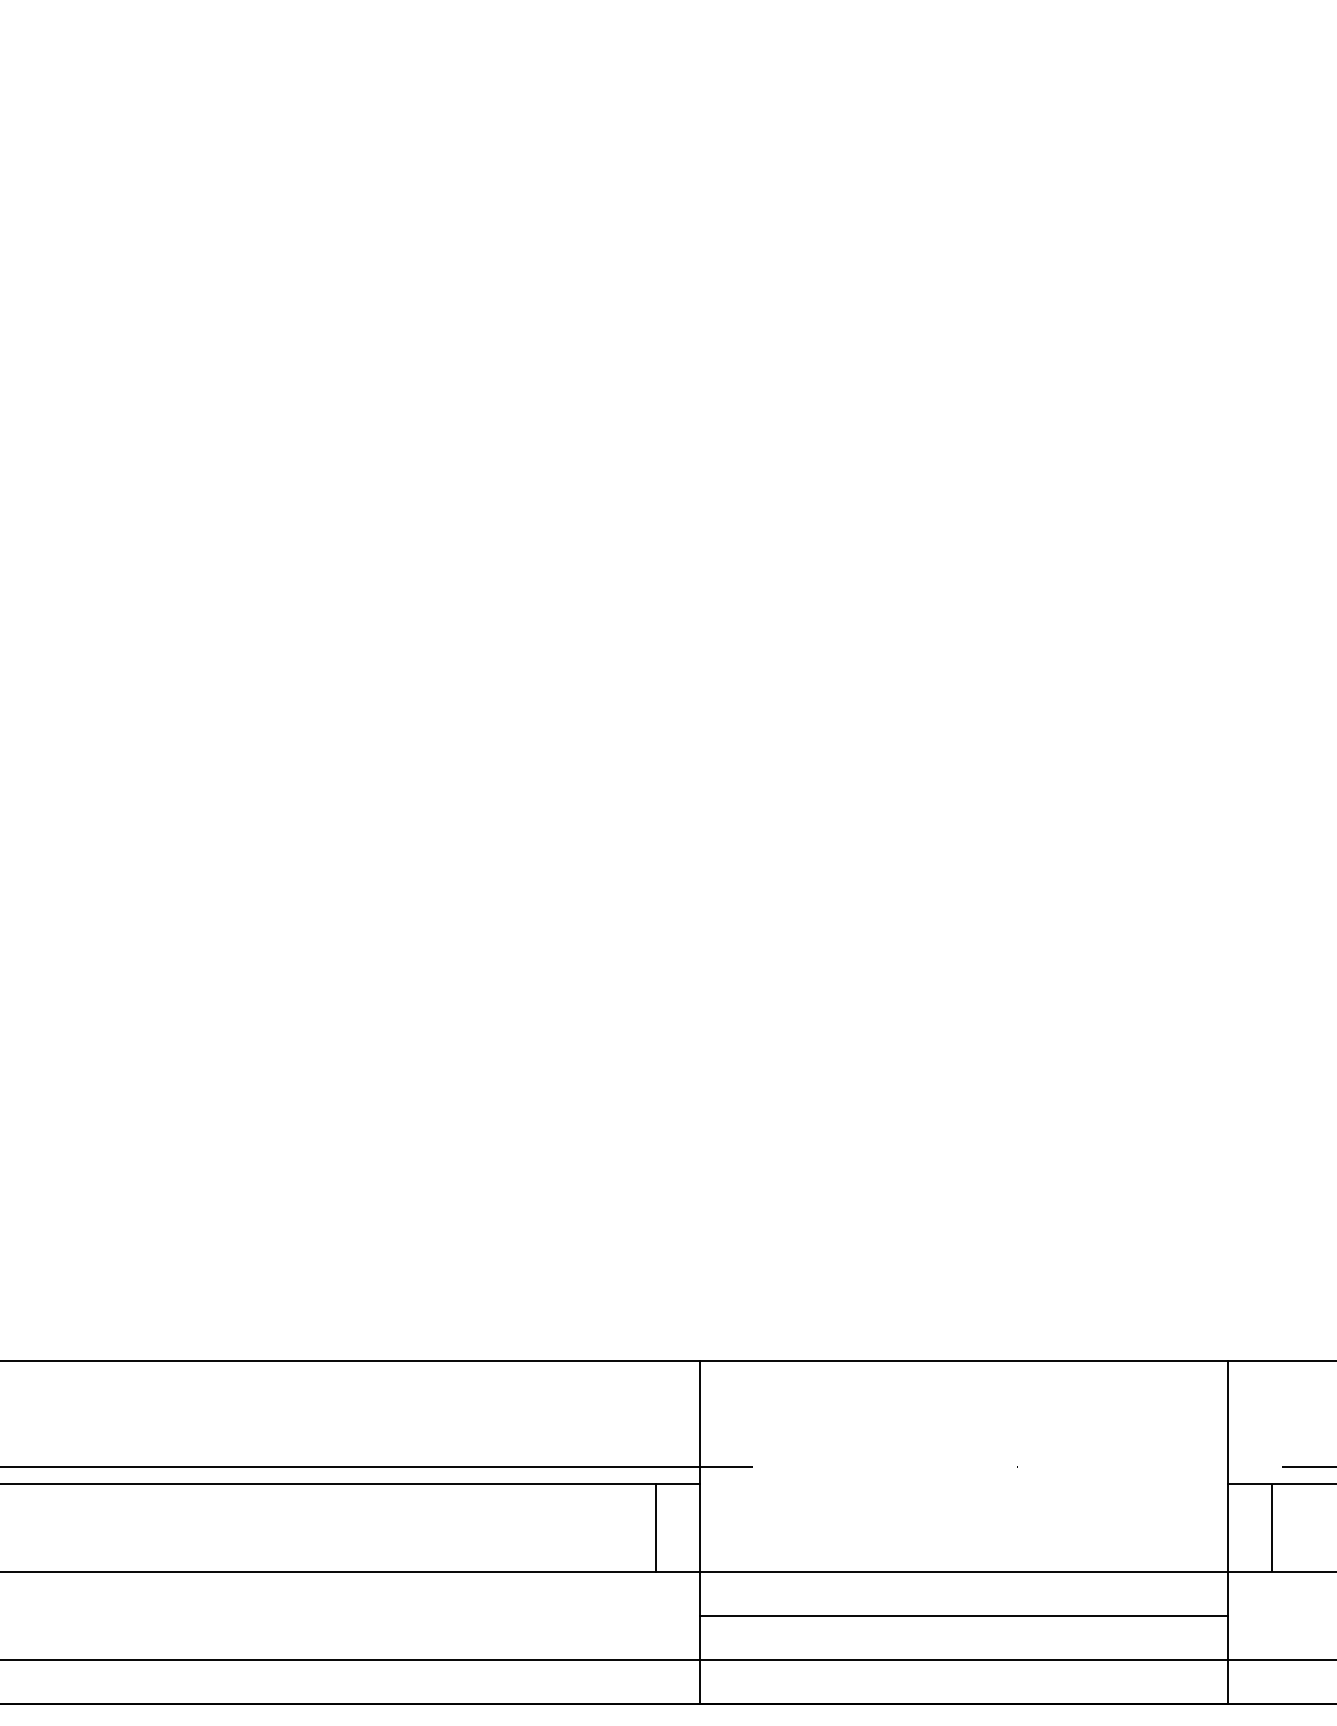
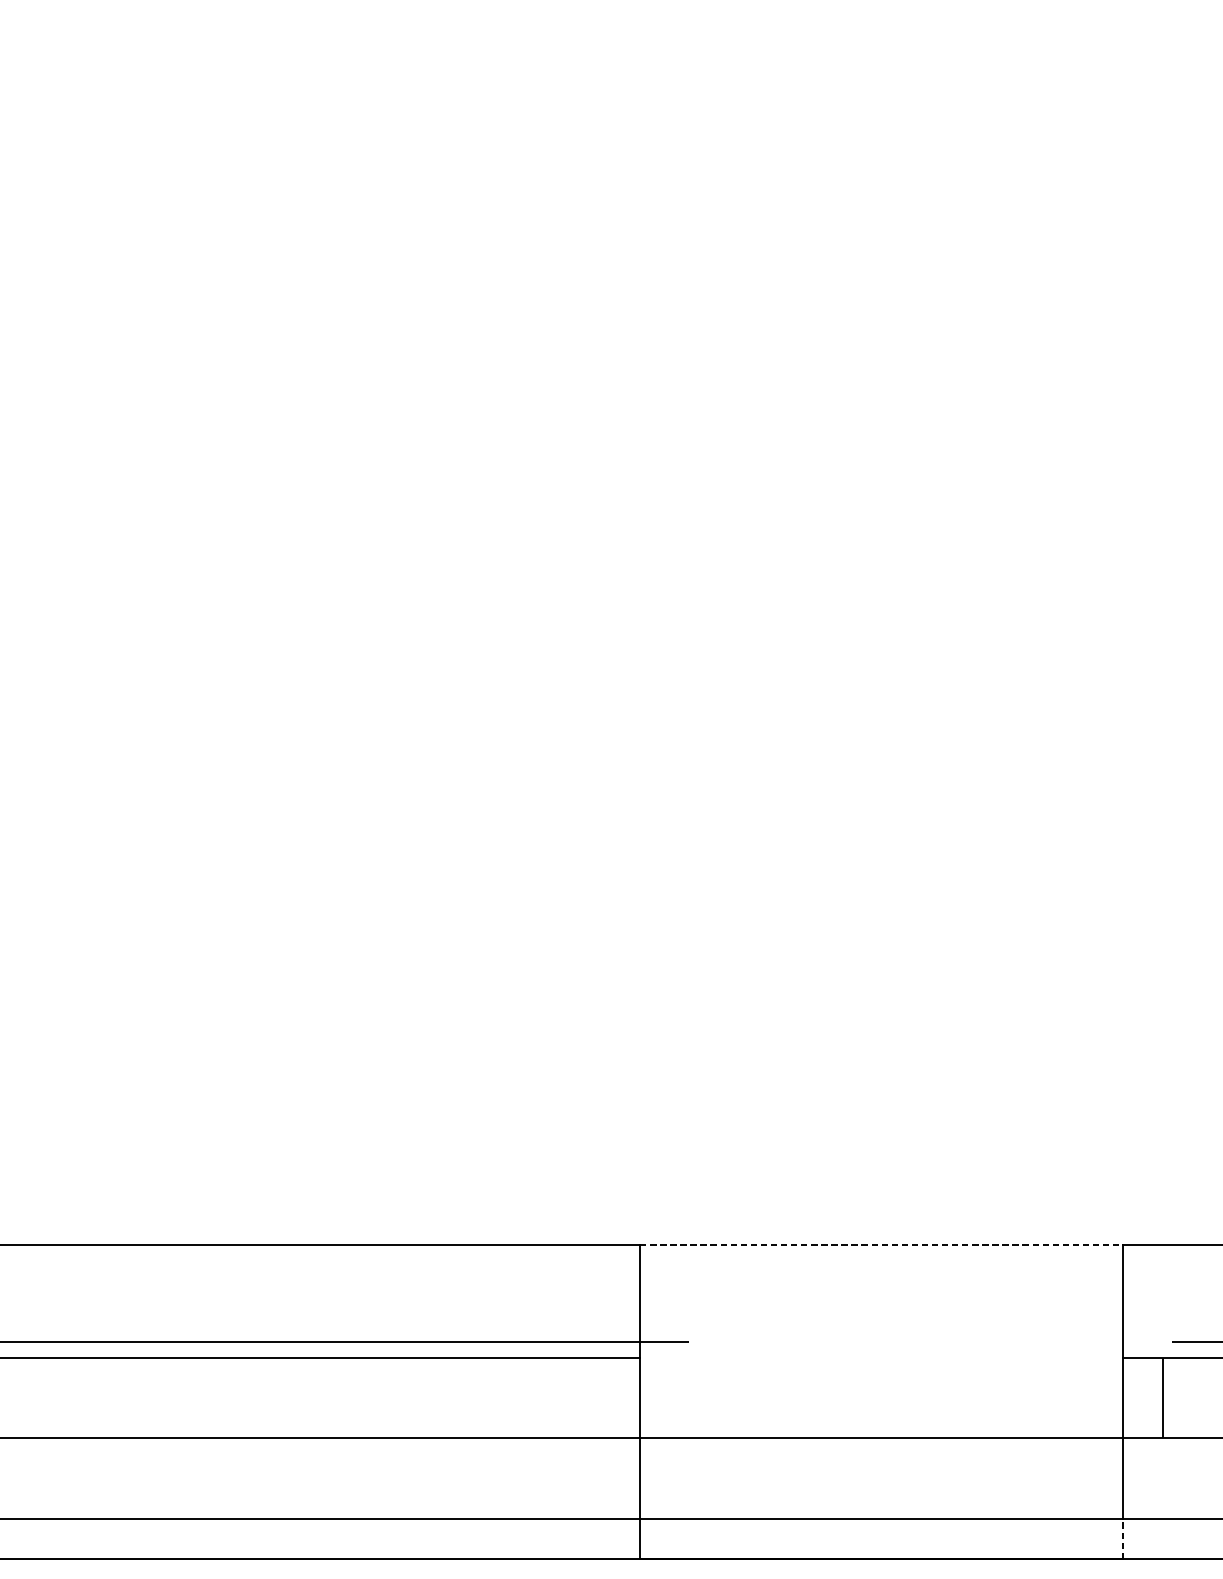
line: (964, 1360) -> (882, 1244), solid -> dashed
line: (655, 1528) -> (599, 1398), removed
line: (963, 1616) -> (881, 1478), removed
line: (1227, 1681) -> (1122, 1538), solid -> dashed

